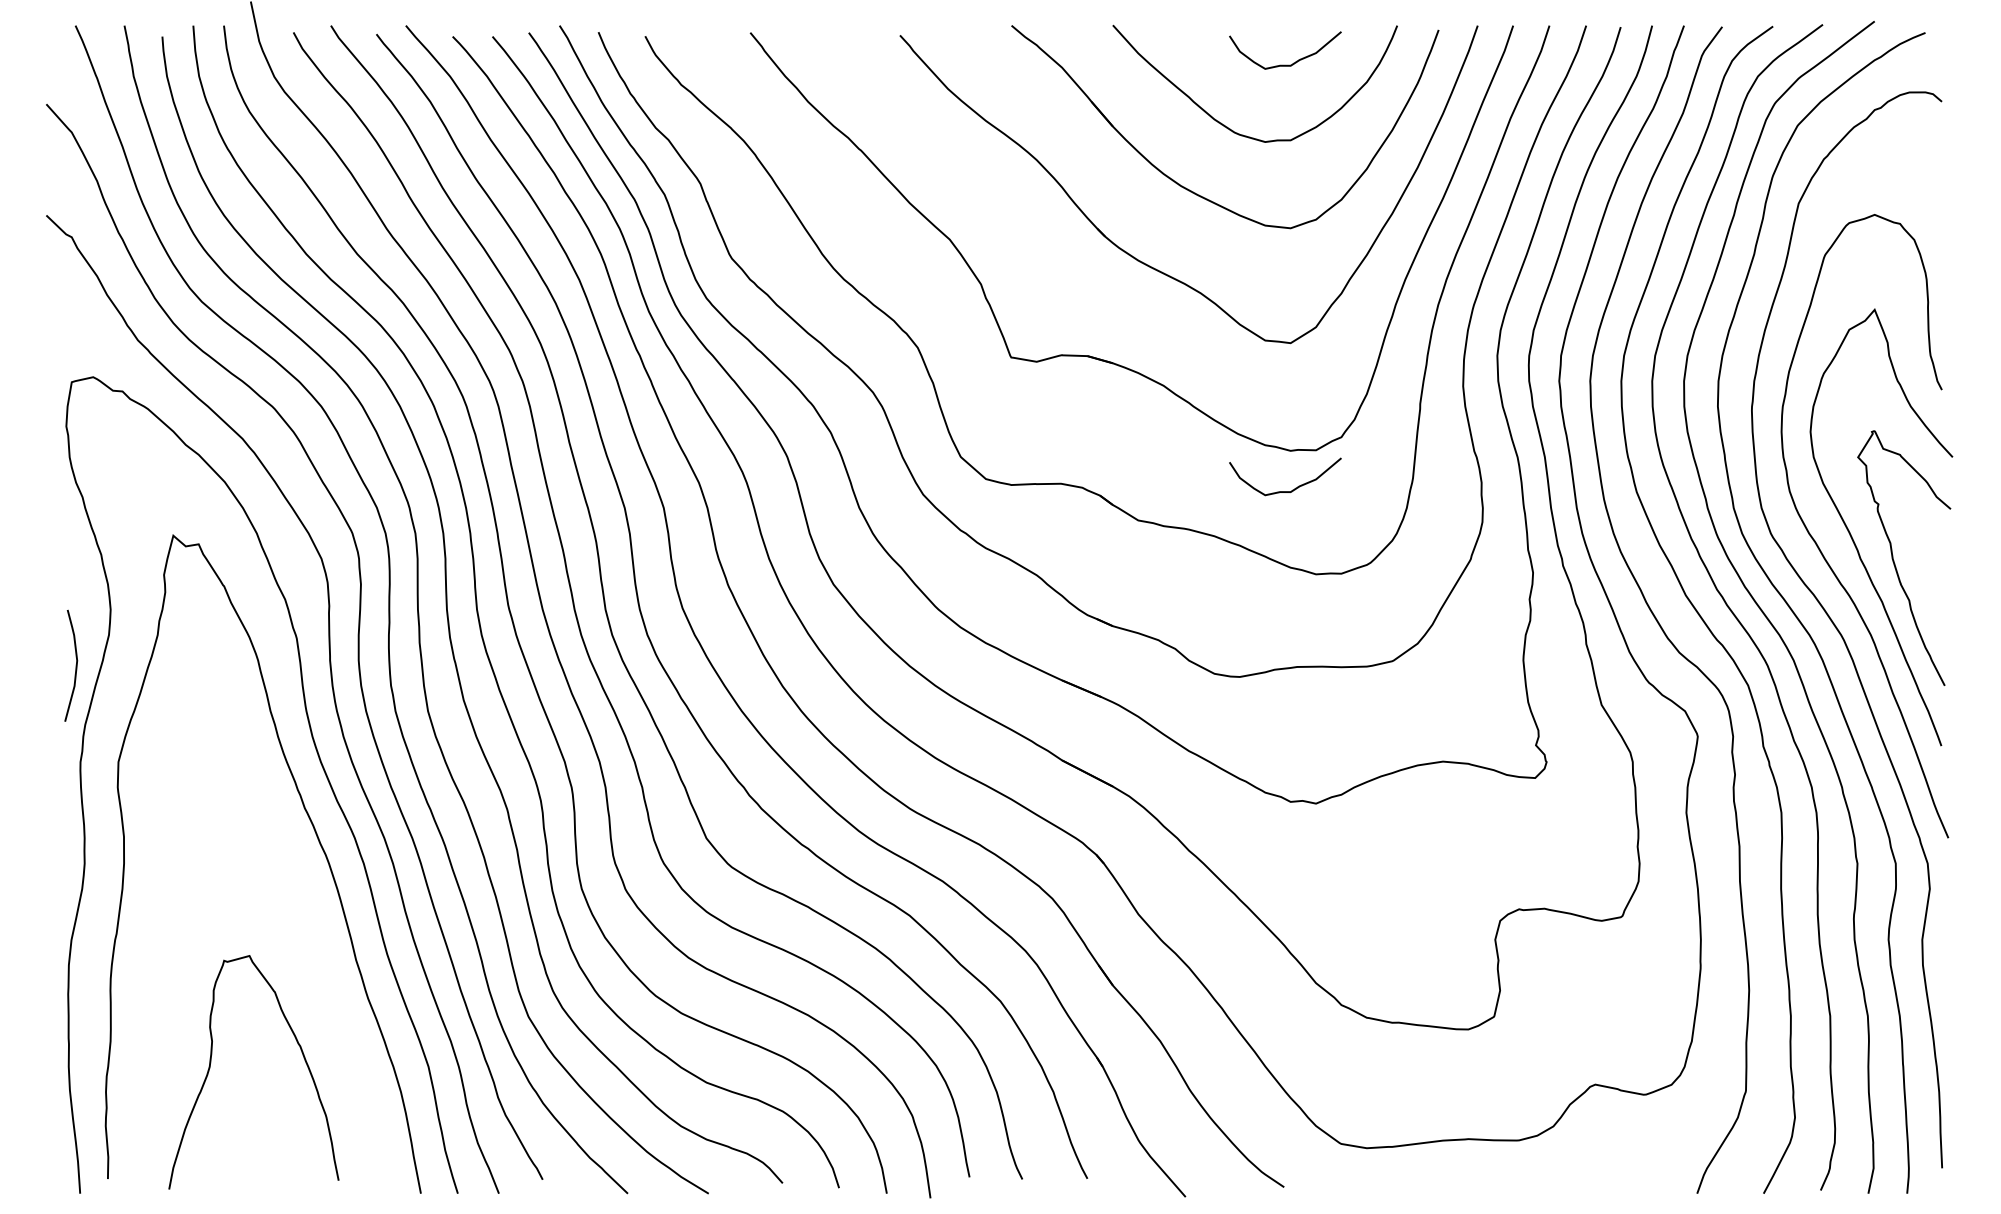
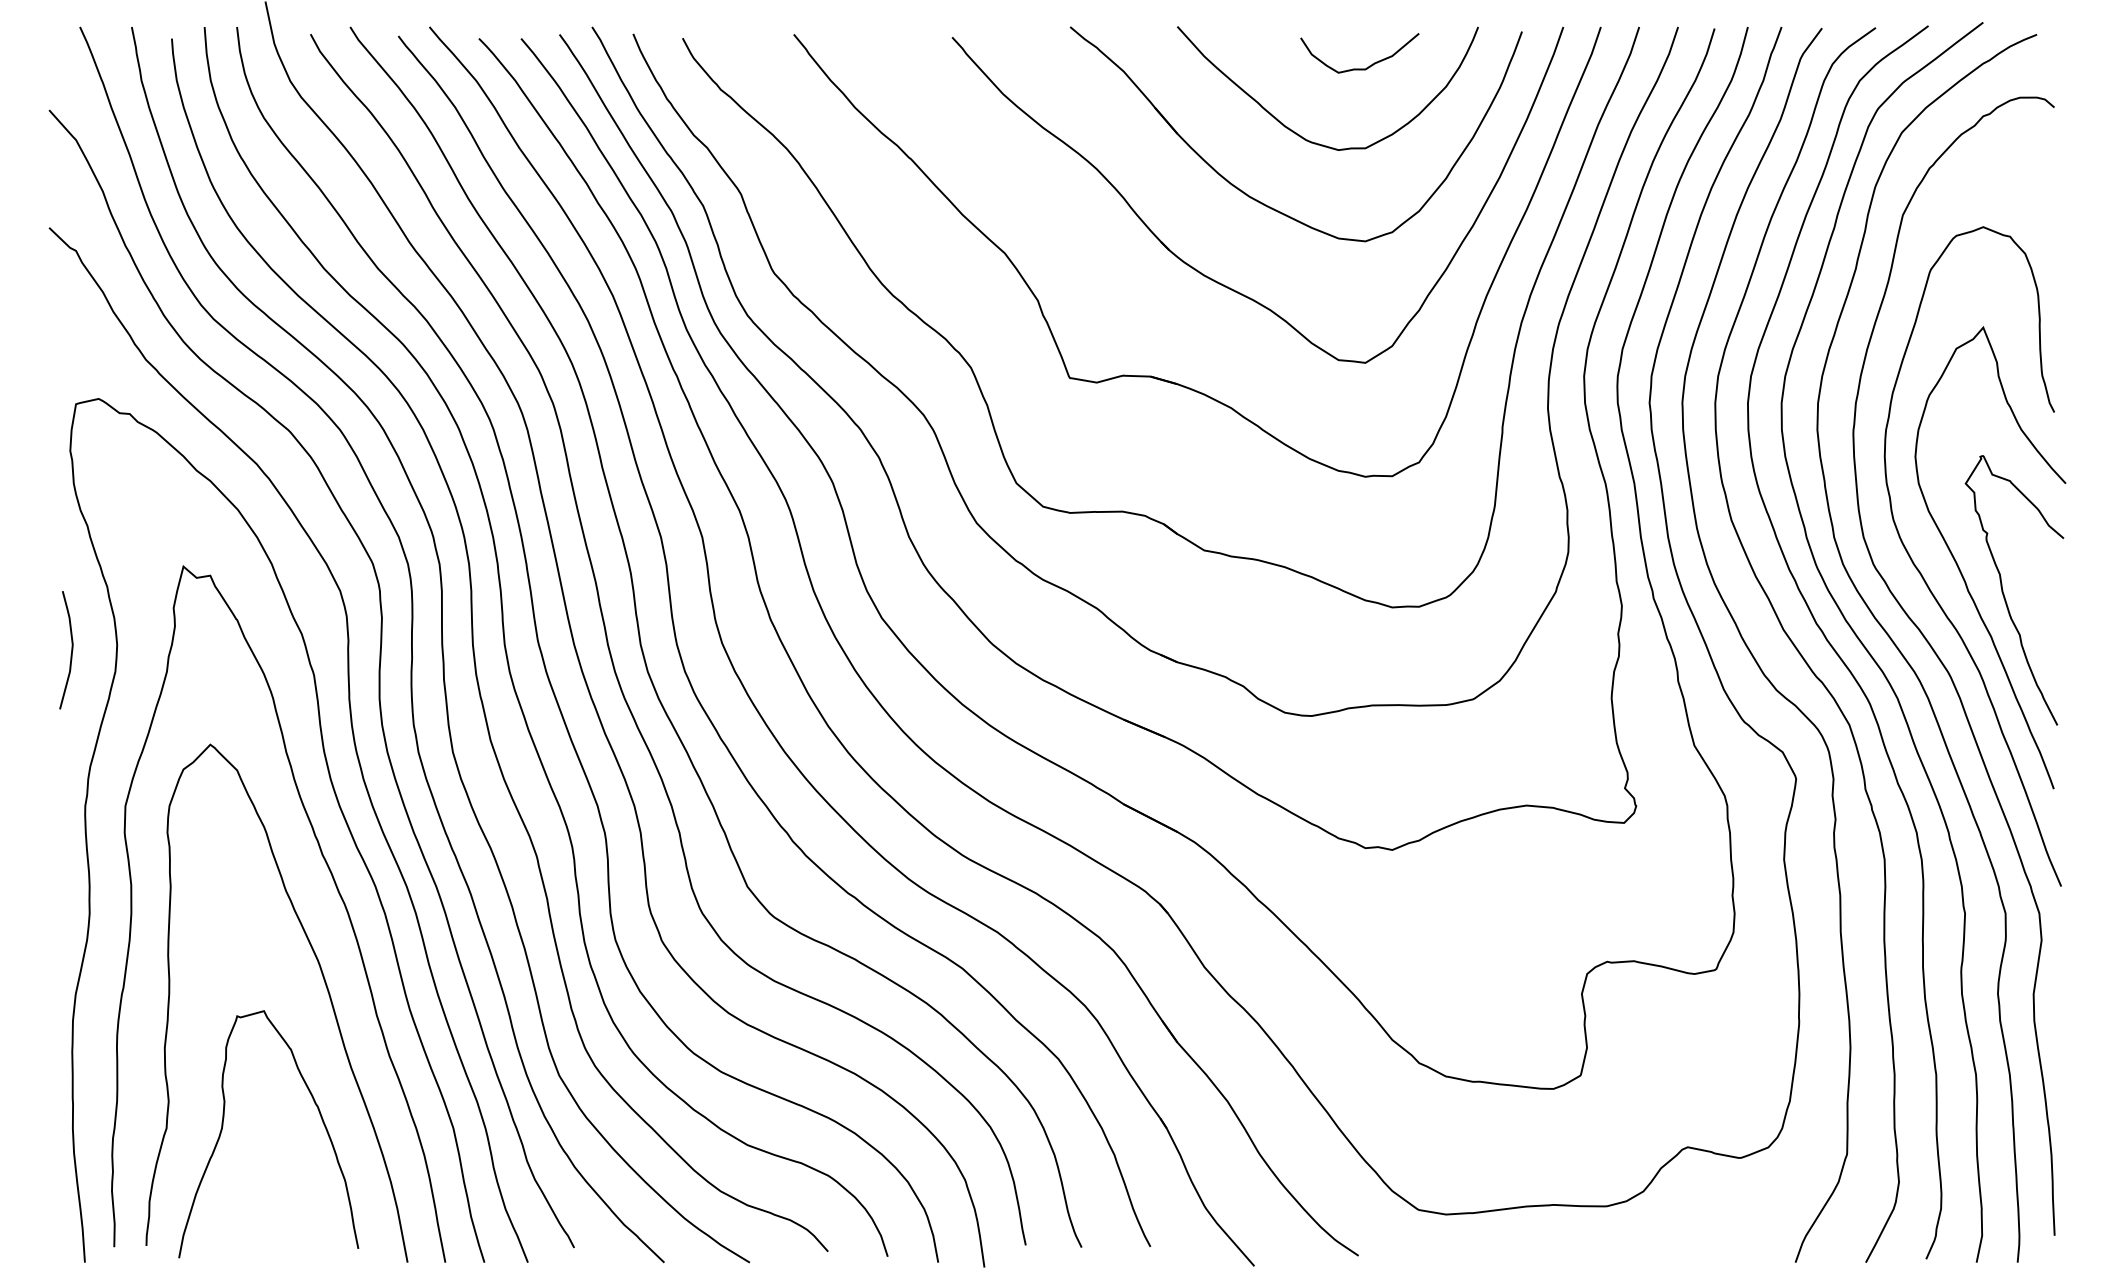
curve: (1285, 491) -> (1359, 519), removed
curve: (75, 666) -> (71, 650), moved
curve: (307, 932) -> (325, 986), added

